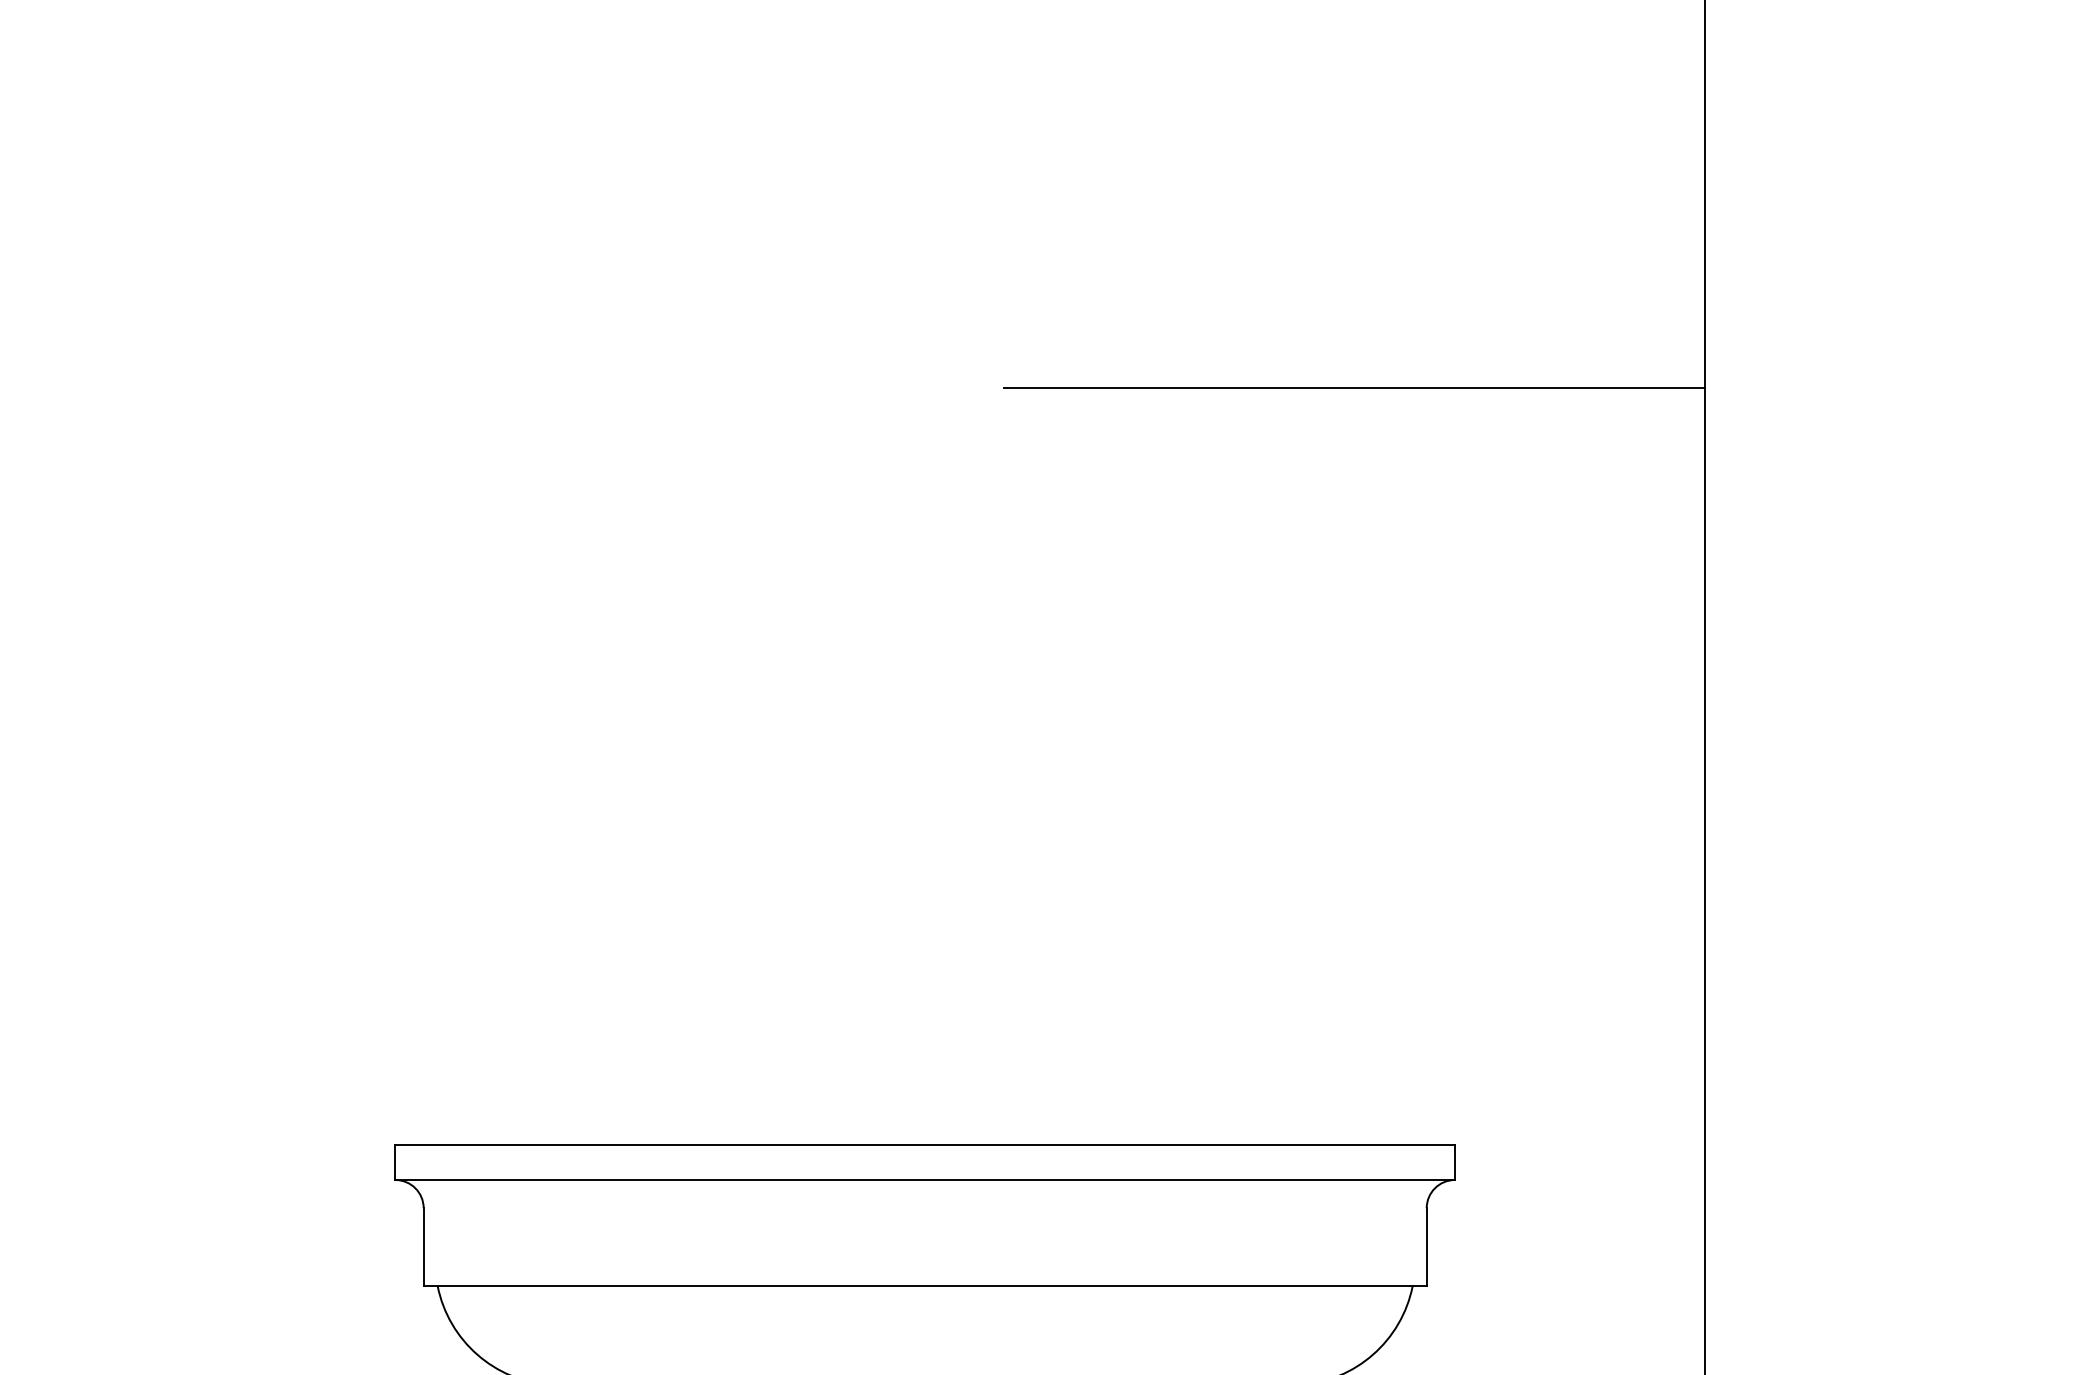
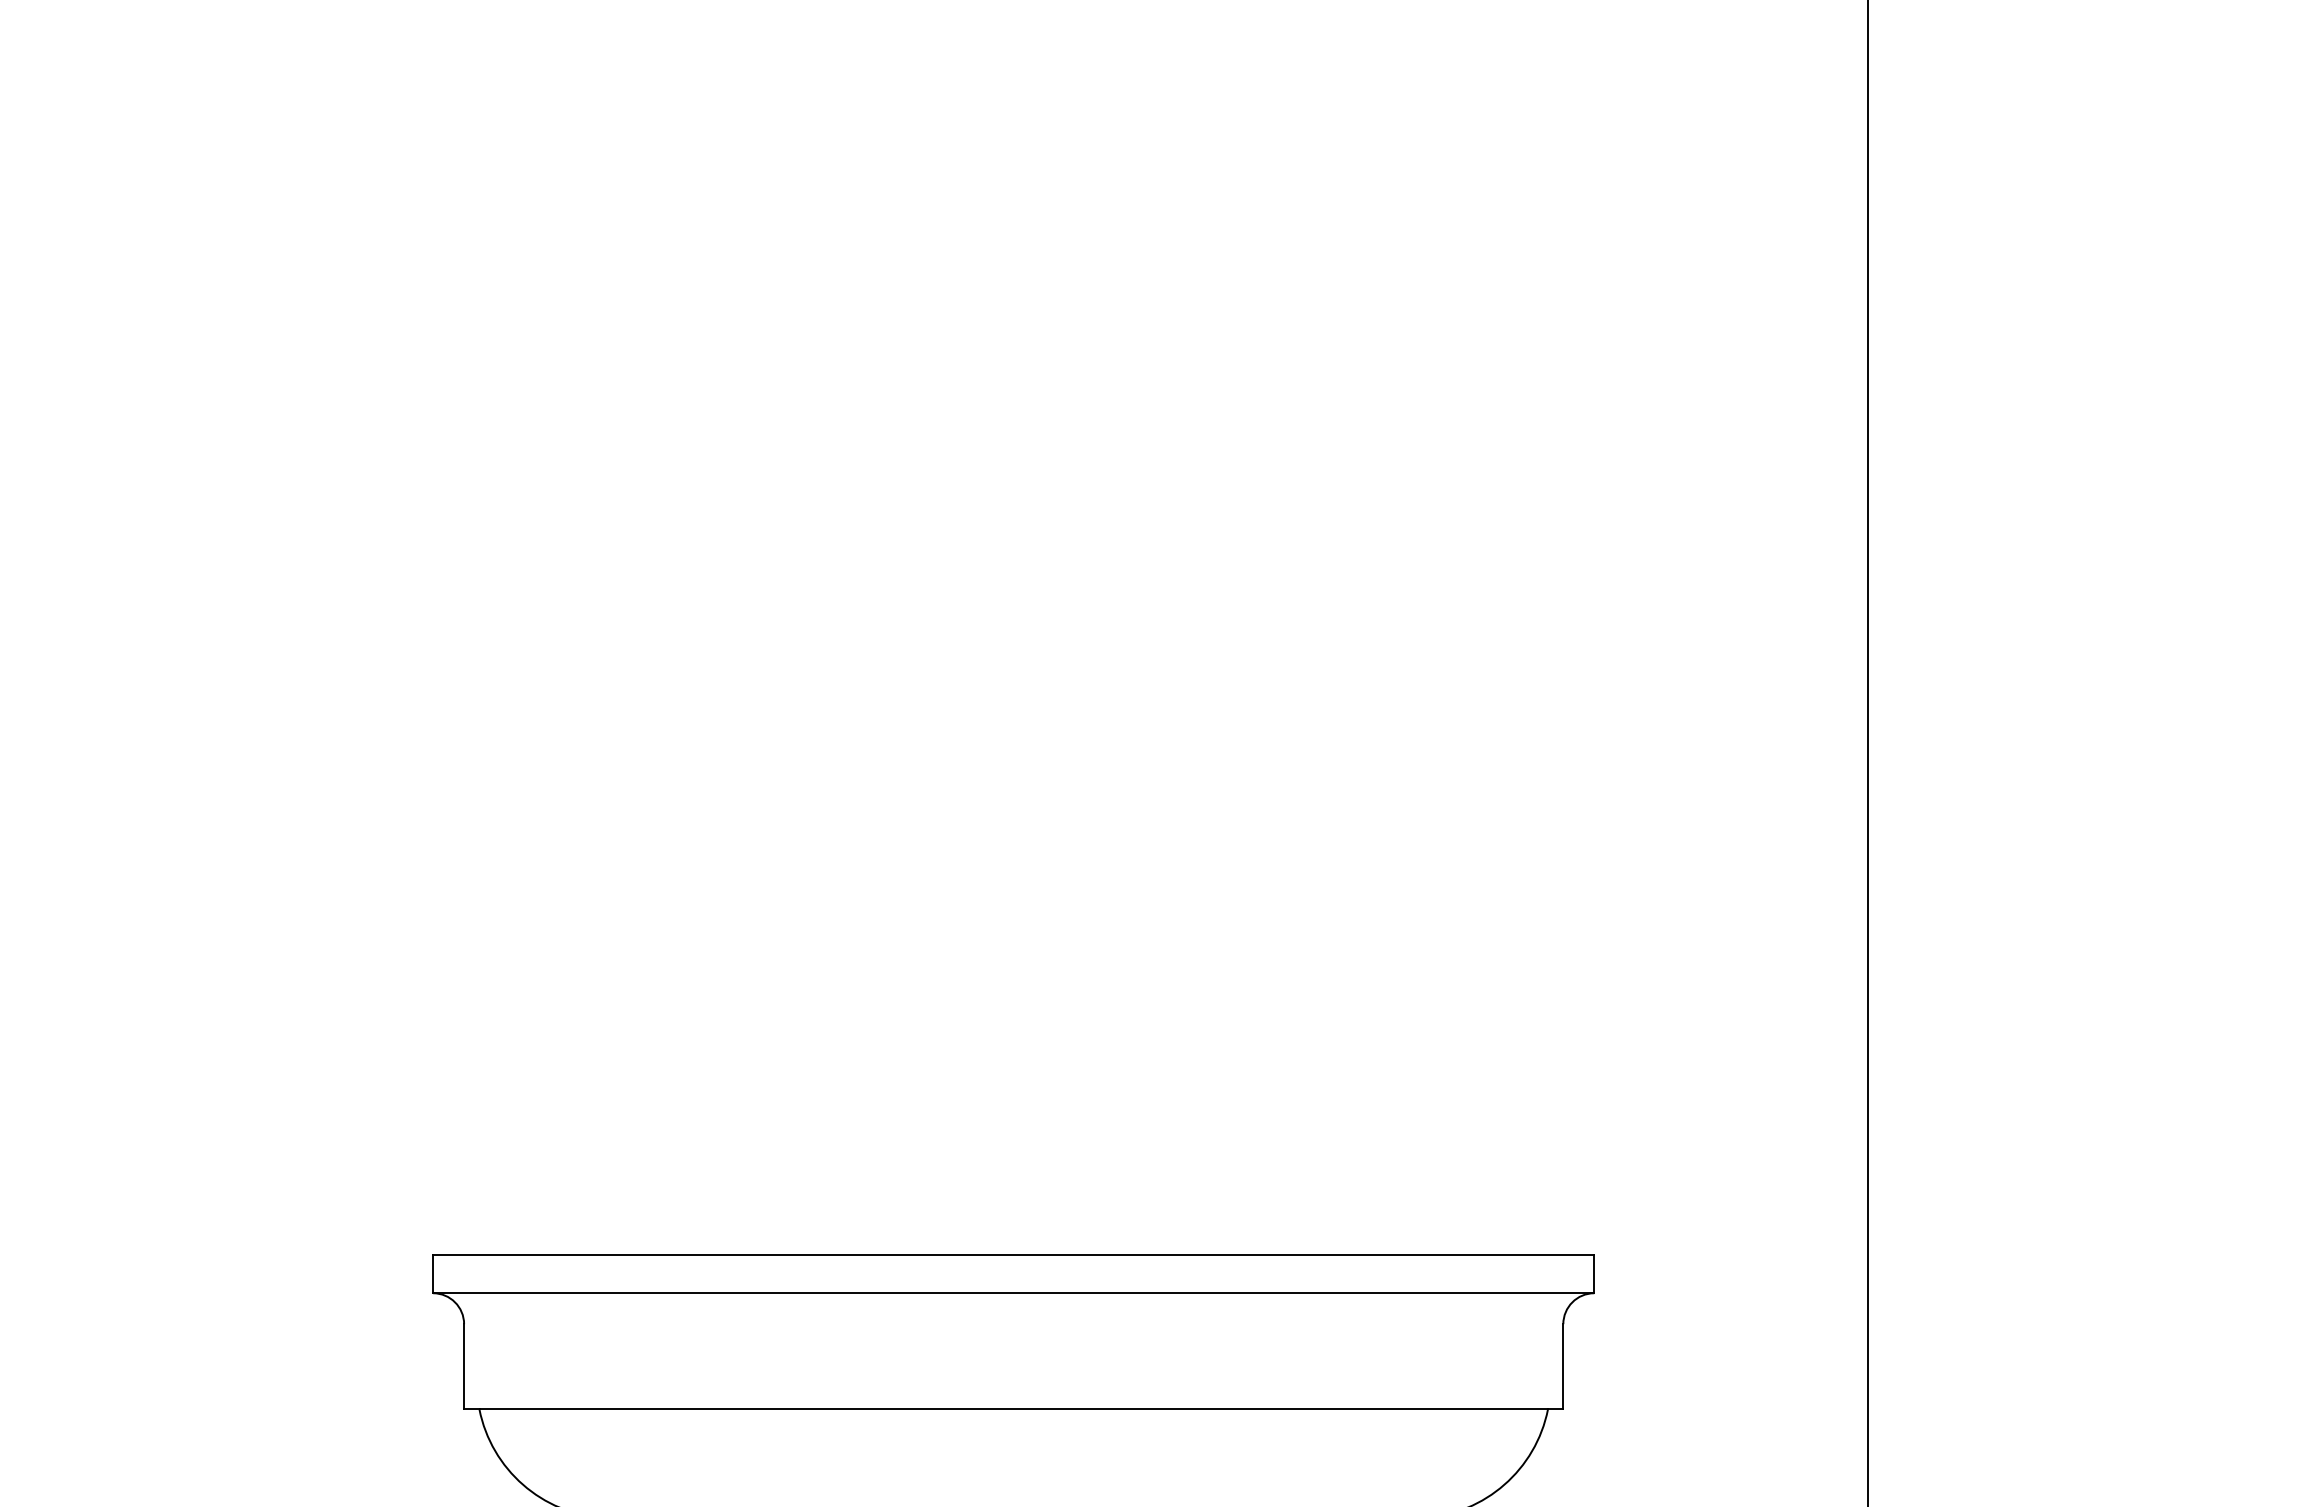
line: (1353, 387) -> (1483, 424), removed

